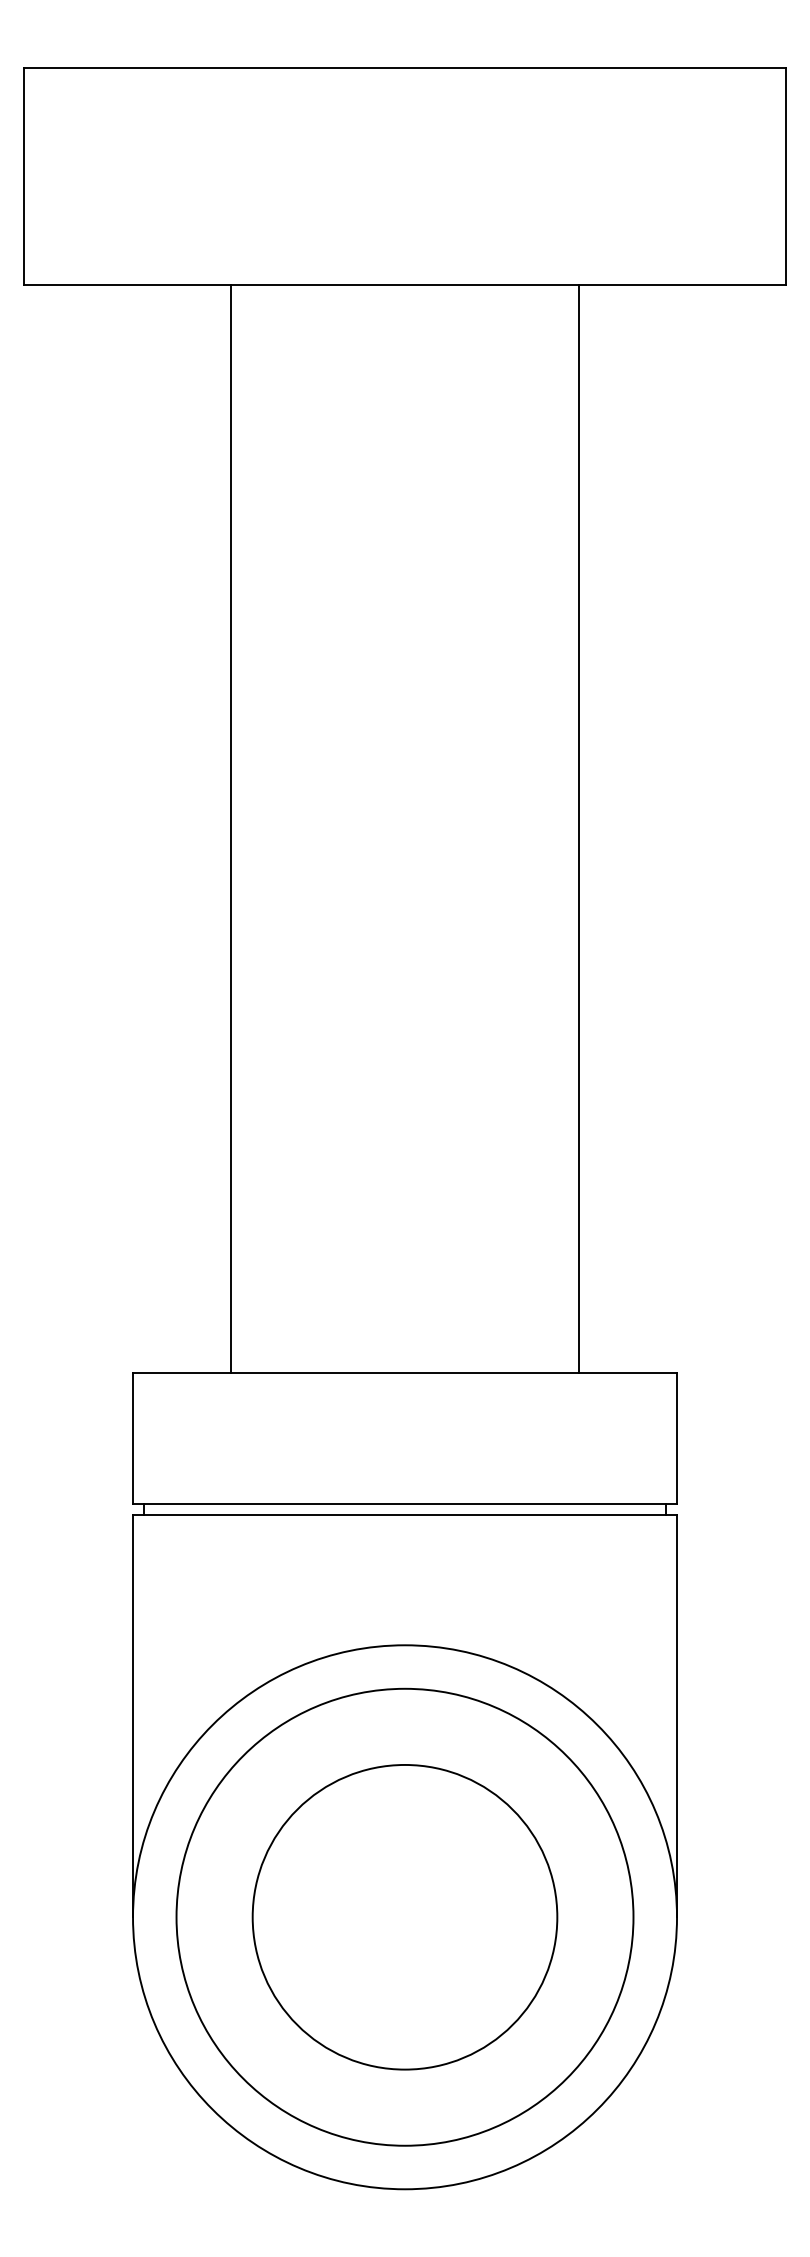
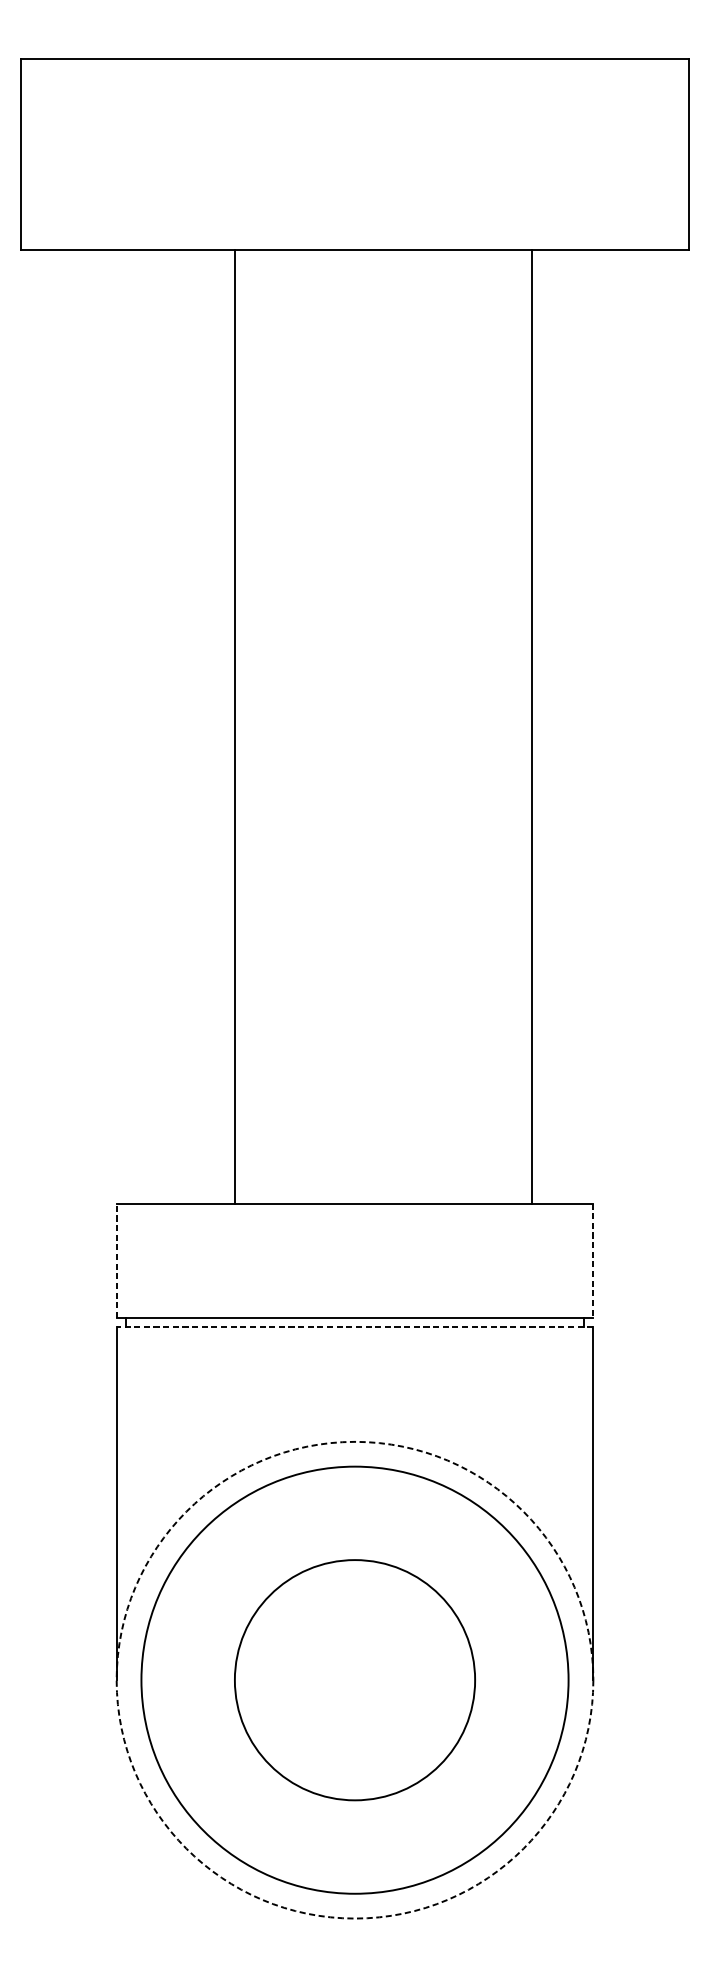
line: (230, 829) -> (234, 726), moved
line: (579, 829) -> (532, 726), moved
line: (133, 1438) -> (117, 1260), solid -> dashed
line: (677, 1439) -> (593, 1261), solid -> dashed
line: (405, 1514) -> (355, 1327), solid -> dashed
circle: (404, 1916) -> (354, 1679), size x0.6
circle: (404, 1916) -> (354, 1679), size x1.6
circle: (405, 1917) -> (355, 1680), solid -> dashed

